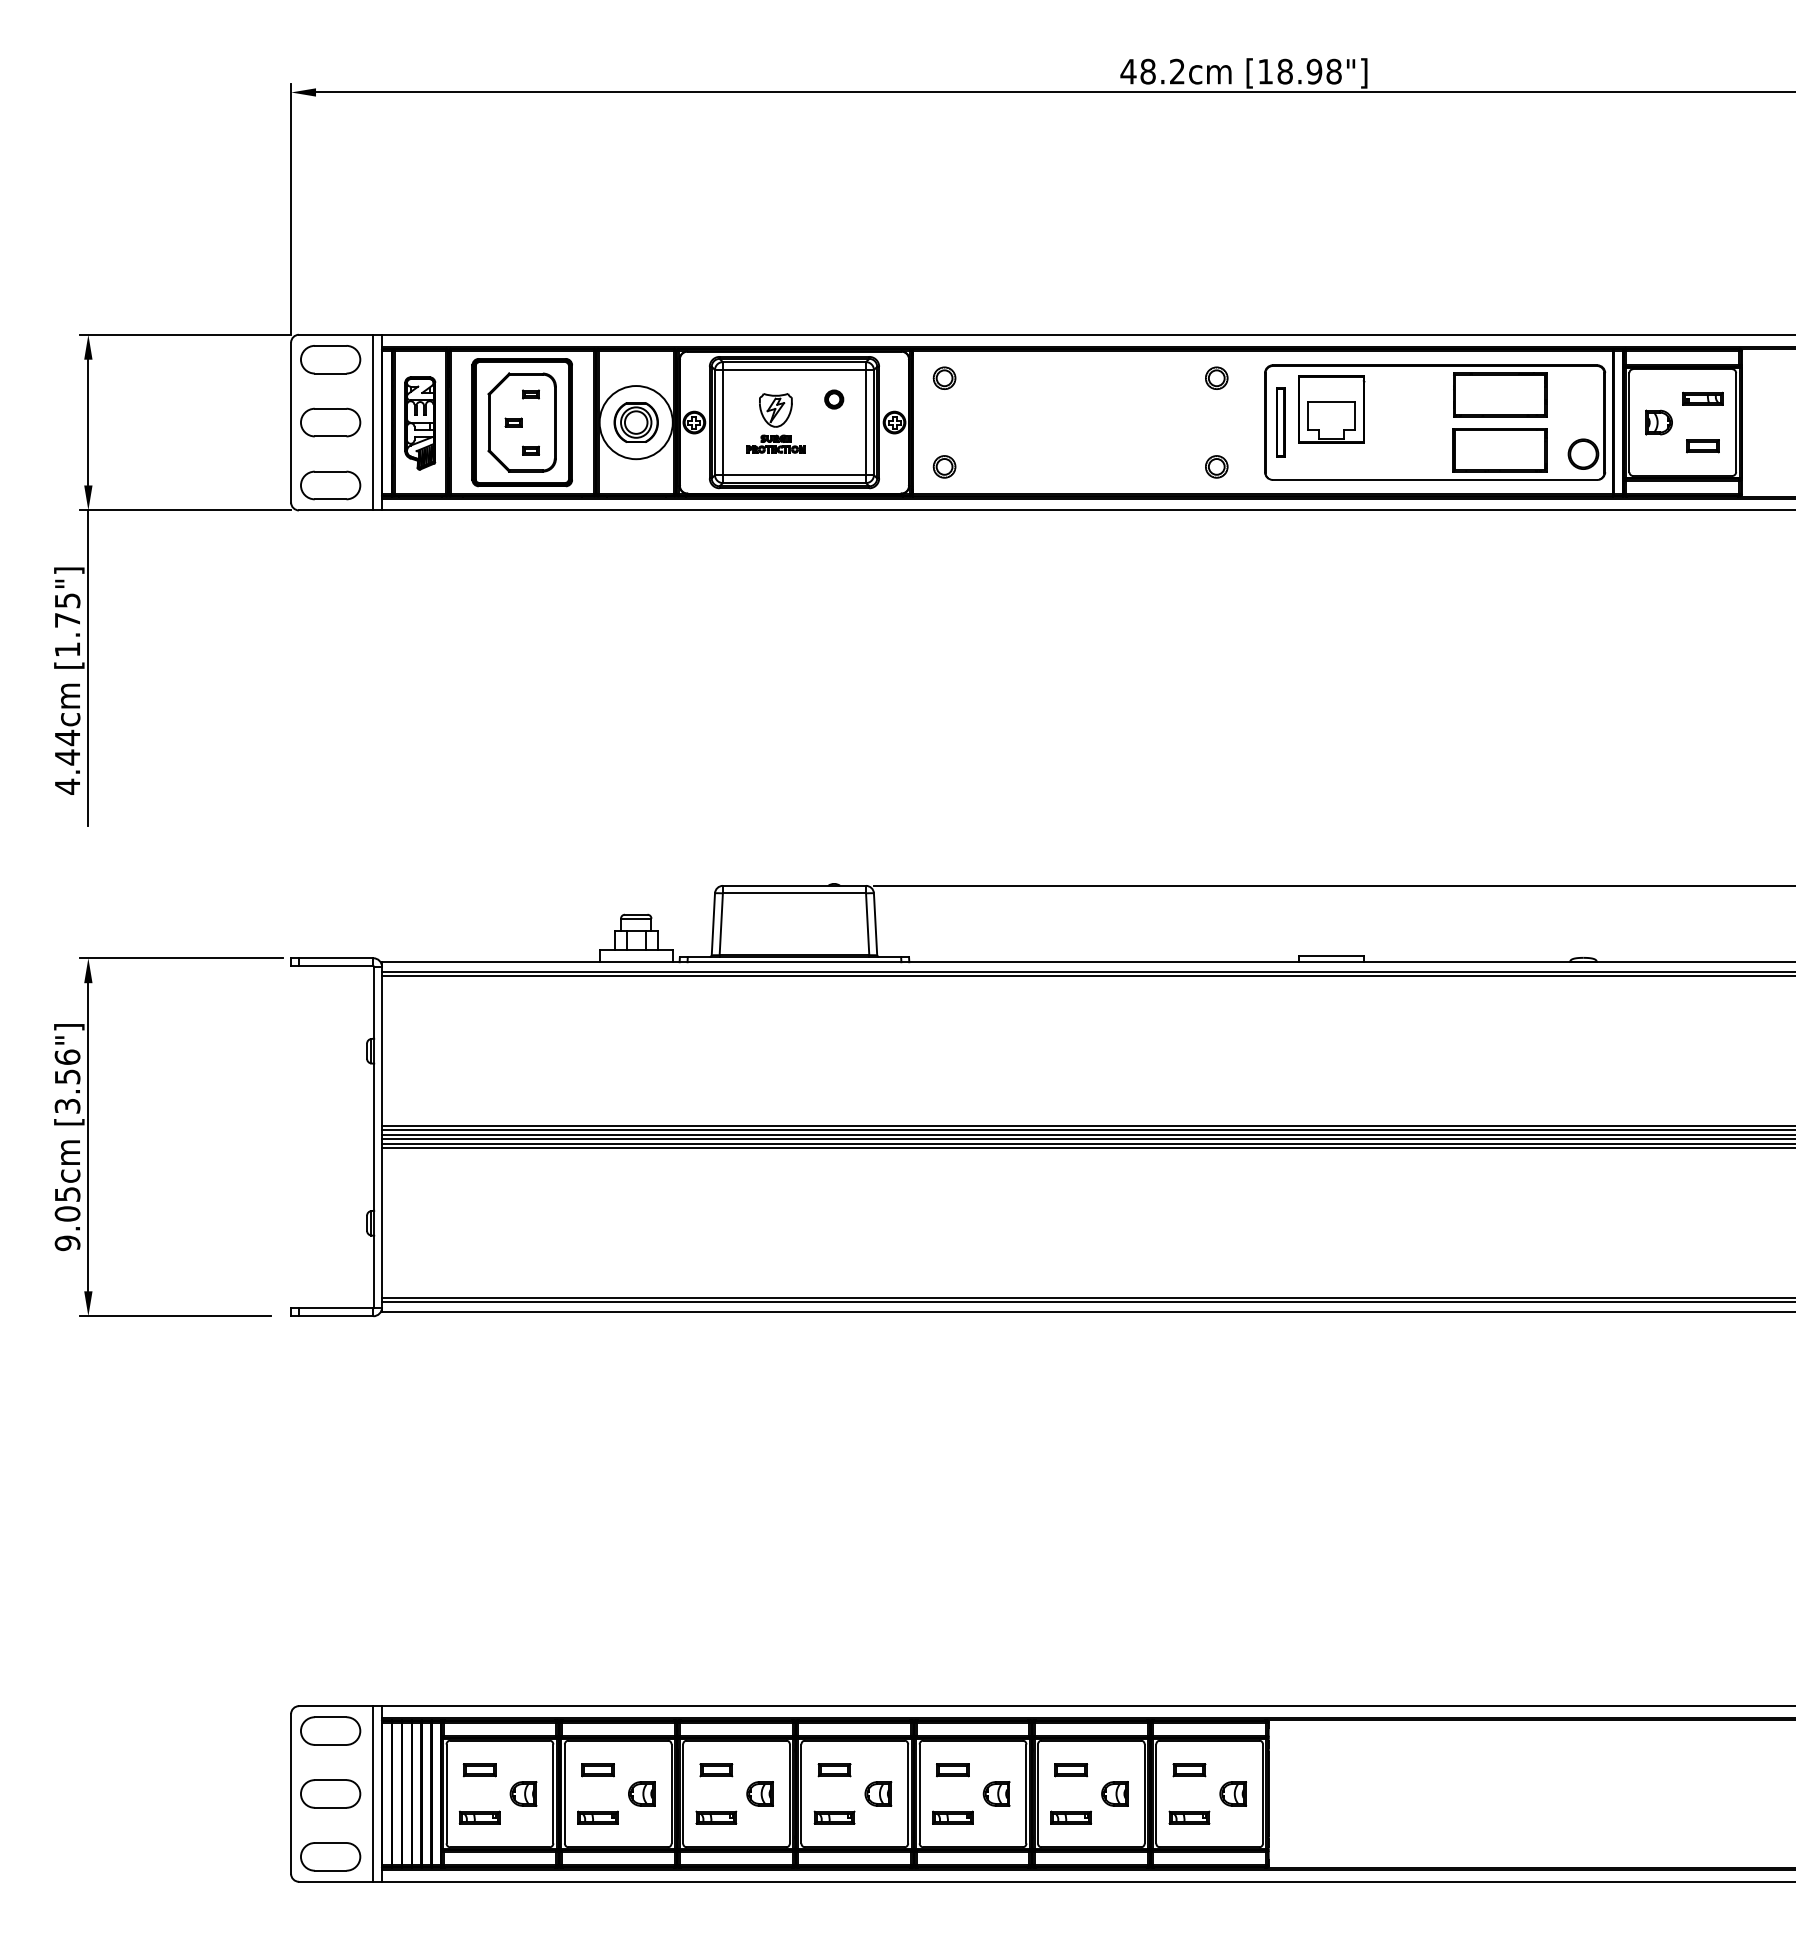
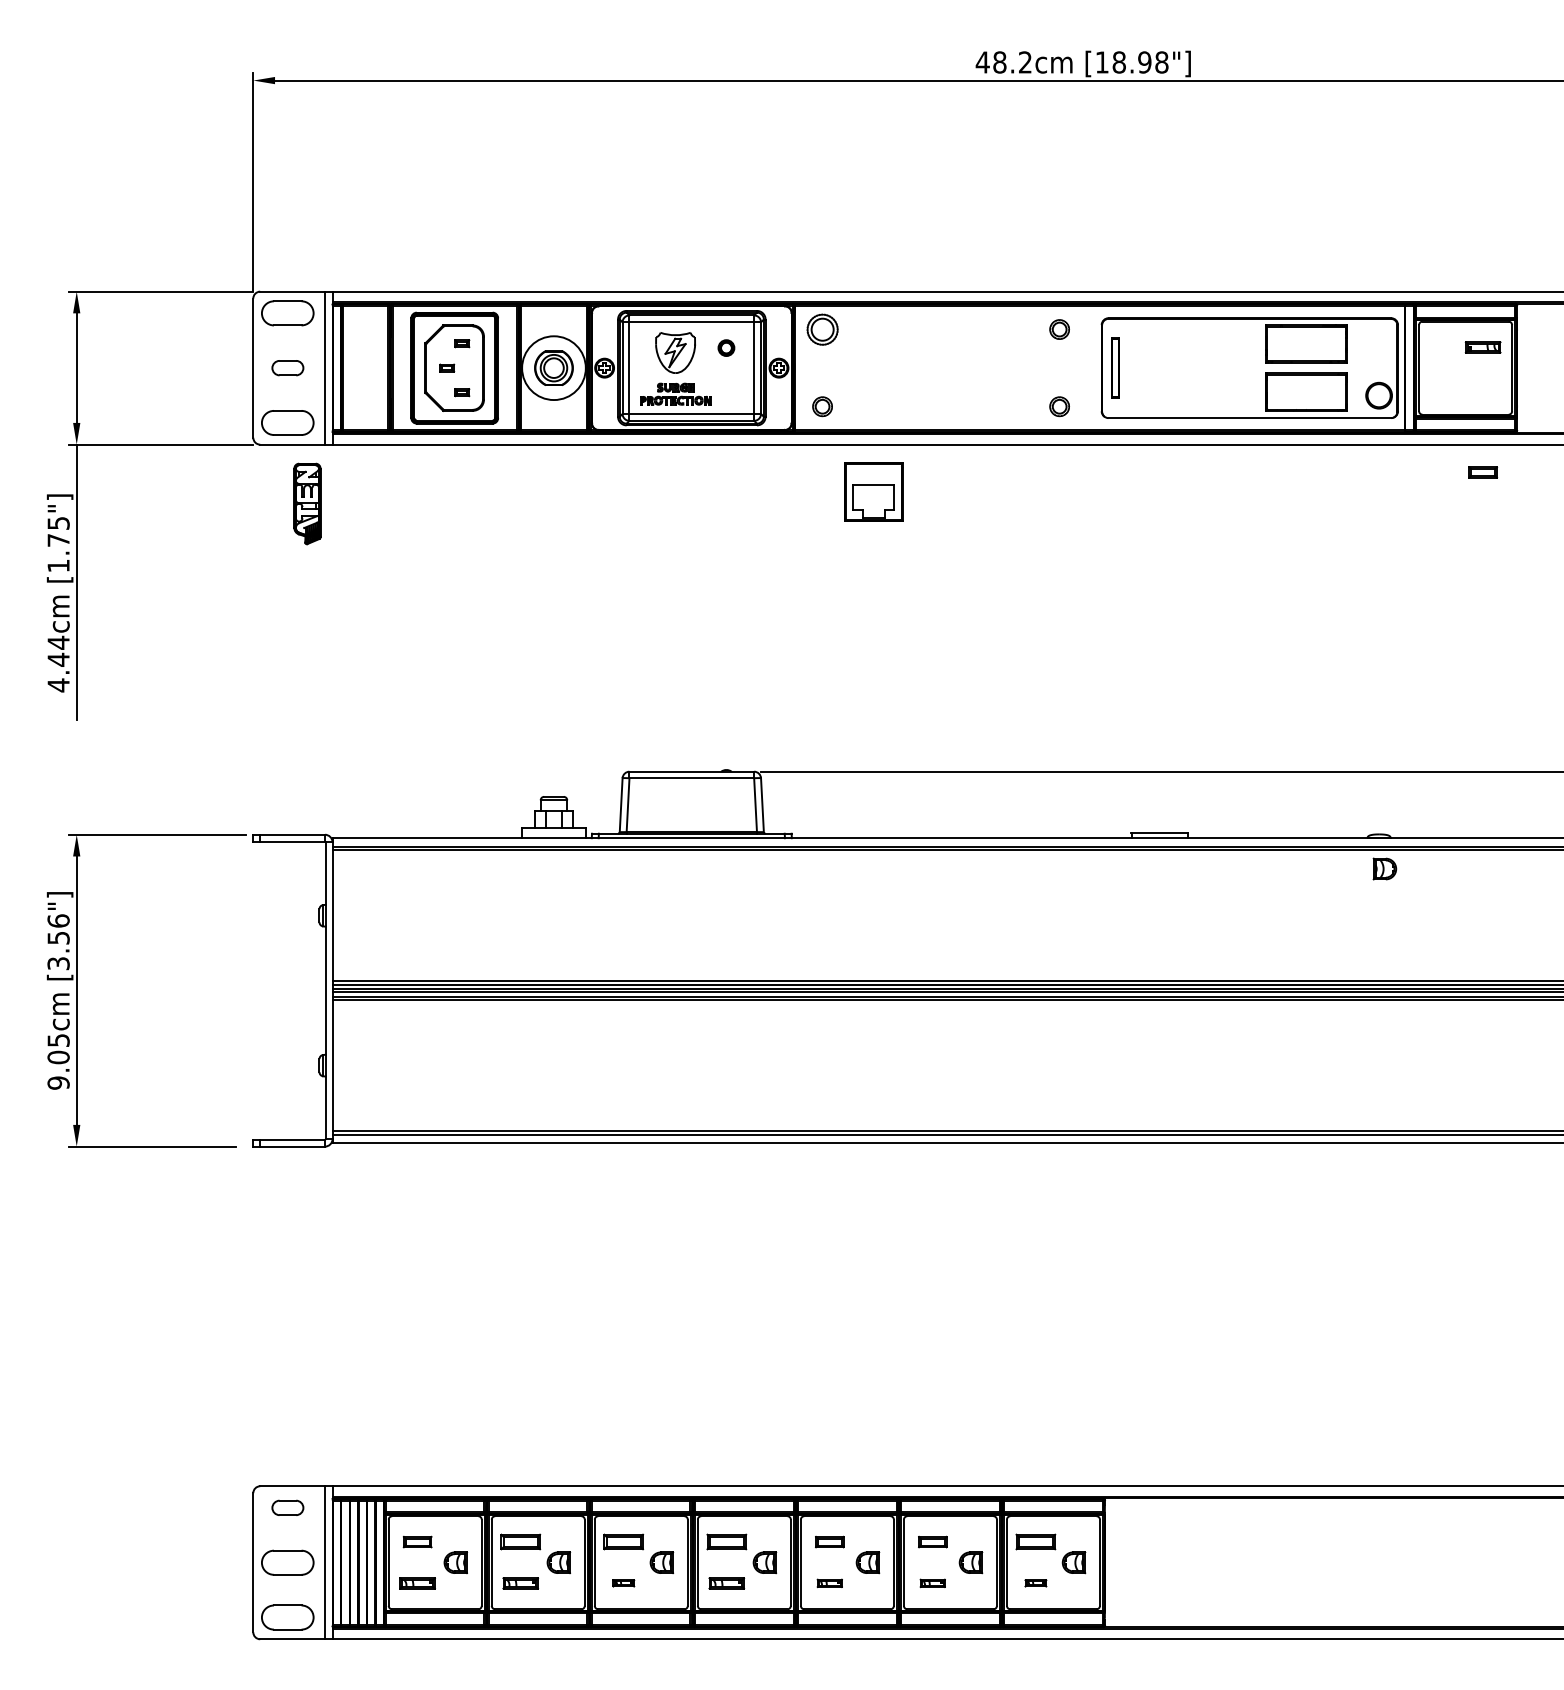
part: (944, 377) -> (822, 328), size x1.6
part: (1331, 409) -> (873, 491), moved
part: (330, 422) -> (287, 368), size x0.6
part: (1658, 422) -> (1384, 868), moved
part: (420, 423) -> (307, 503), moved
part: (775, 423) -> (675, 368), size x1.4
part: (1702, 446) -> (1482, 472), moved
part: (330, 1730) -> (287, 1507), size x0.6
part: (597, 1770) -> (520, 1542), size x1.4
part: (716, 1770) -> (623, 1542), size x1.4
part: (834, 1770) -> (726, 1542), size x1.4
part: (1189, 1770) -> (1035, 1542), size x1.4
part: (716, 1817) -> (623, 1583), size x0.6
part: (952, 1817) -> (829, 1583), size x0.7
part: (1070, 1817) -> (932, 1583), size x0.7
part: (1189, 1817) -> (1035, 1583), size x0.6

